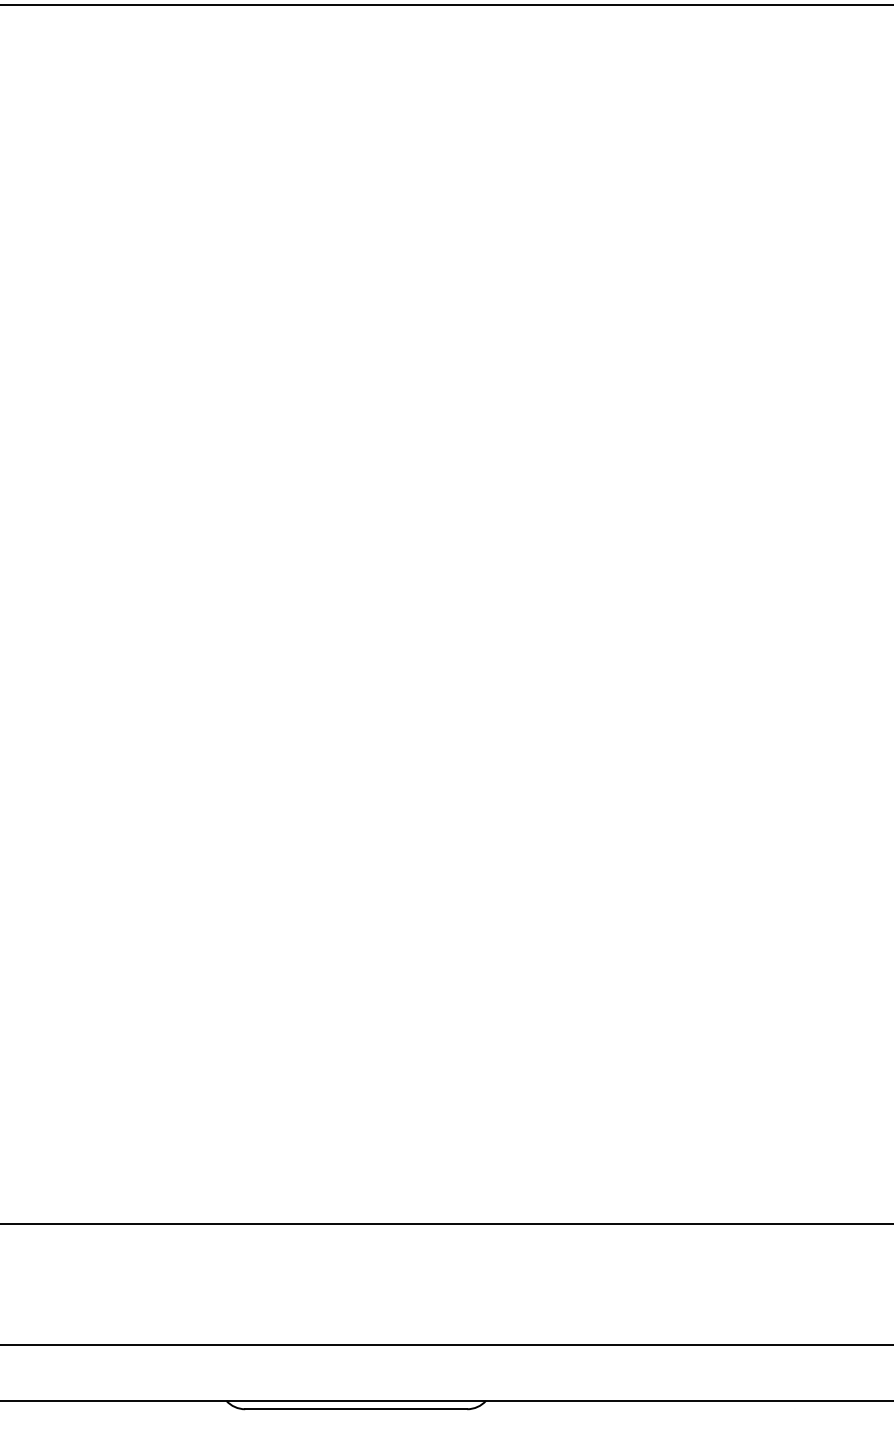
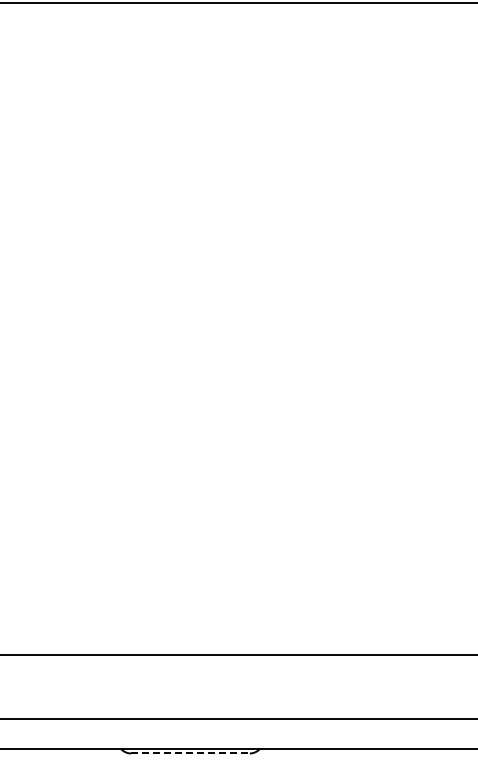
line: (356, 1409) -> (190, 753), solid -> dashed

